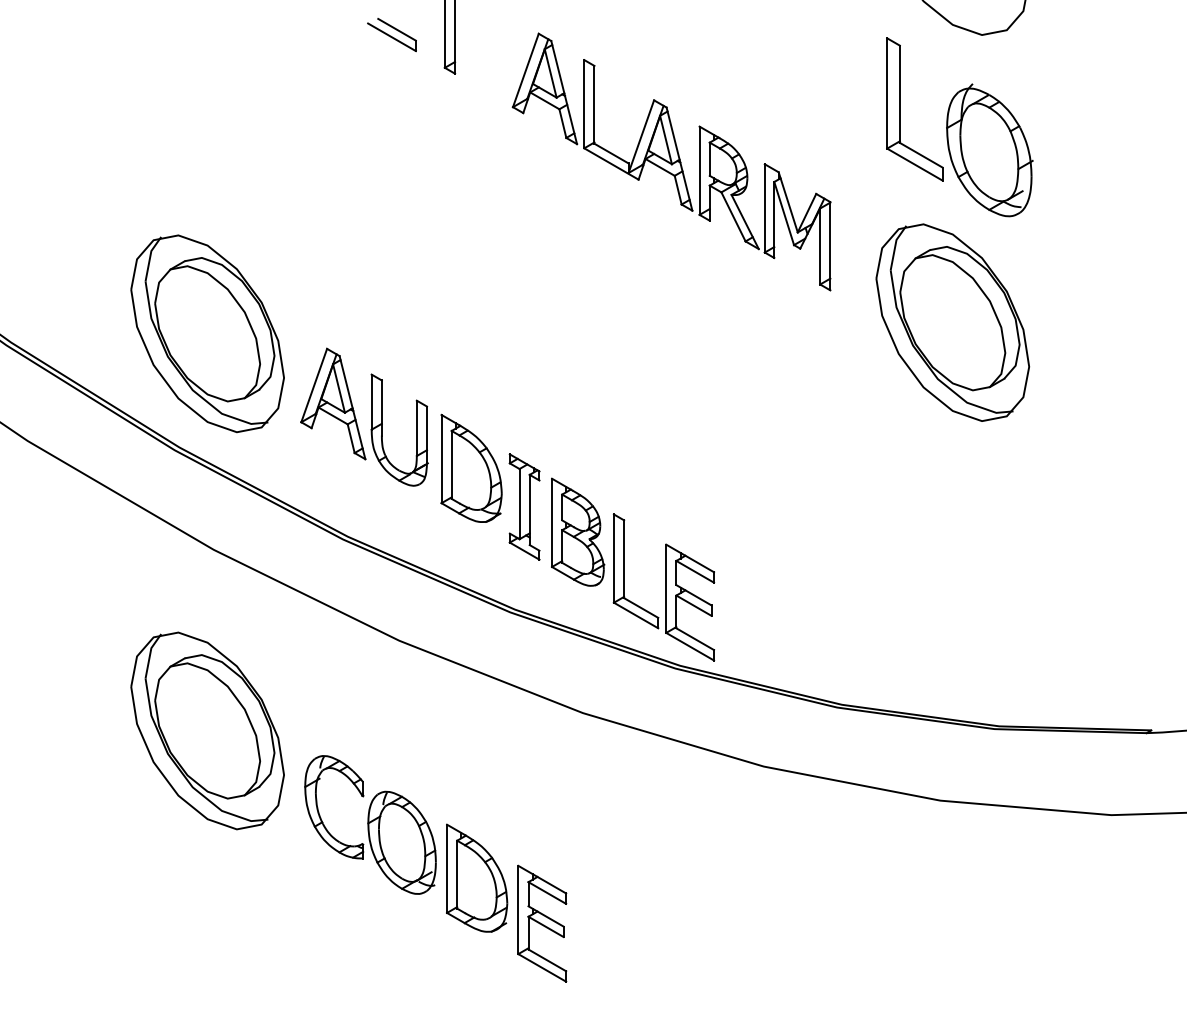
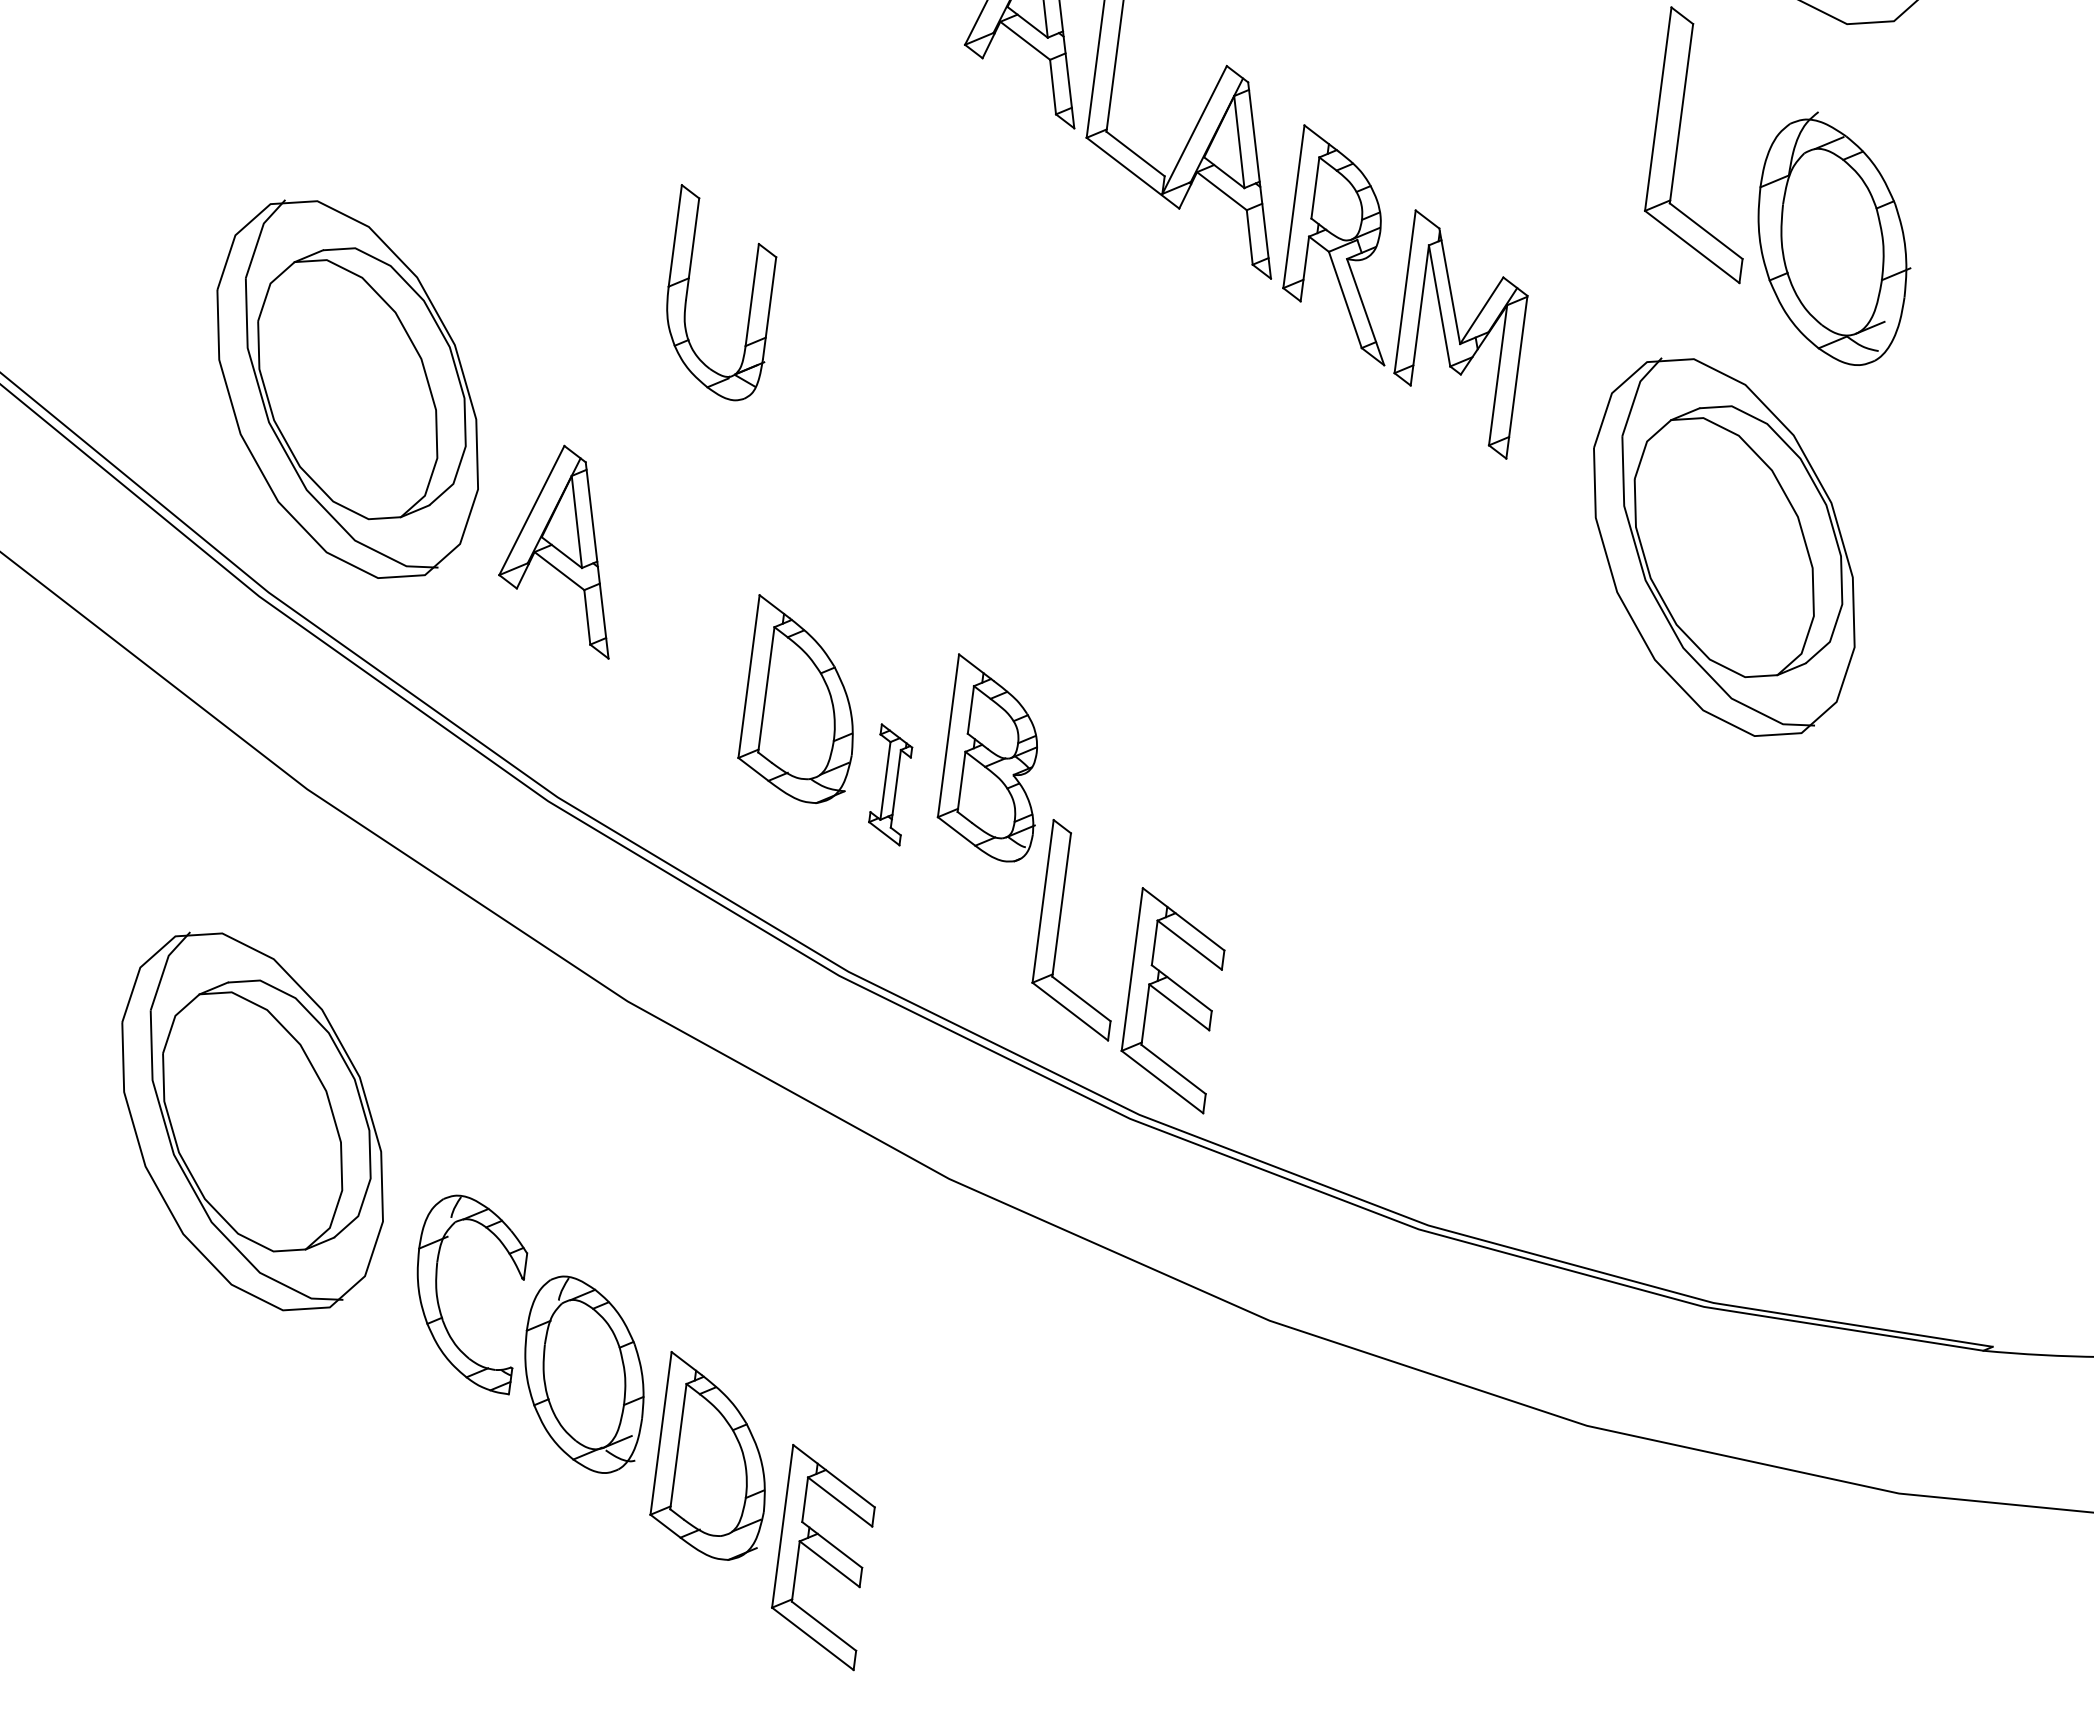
part: (382, 429) -> (688, 288), moved
part: (524, 506) -> (890, 783), size x0.6
part: (578, 531) -> (995, 758), moved

